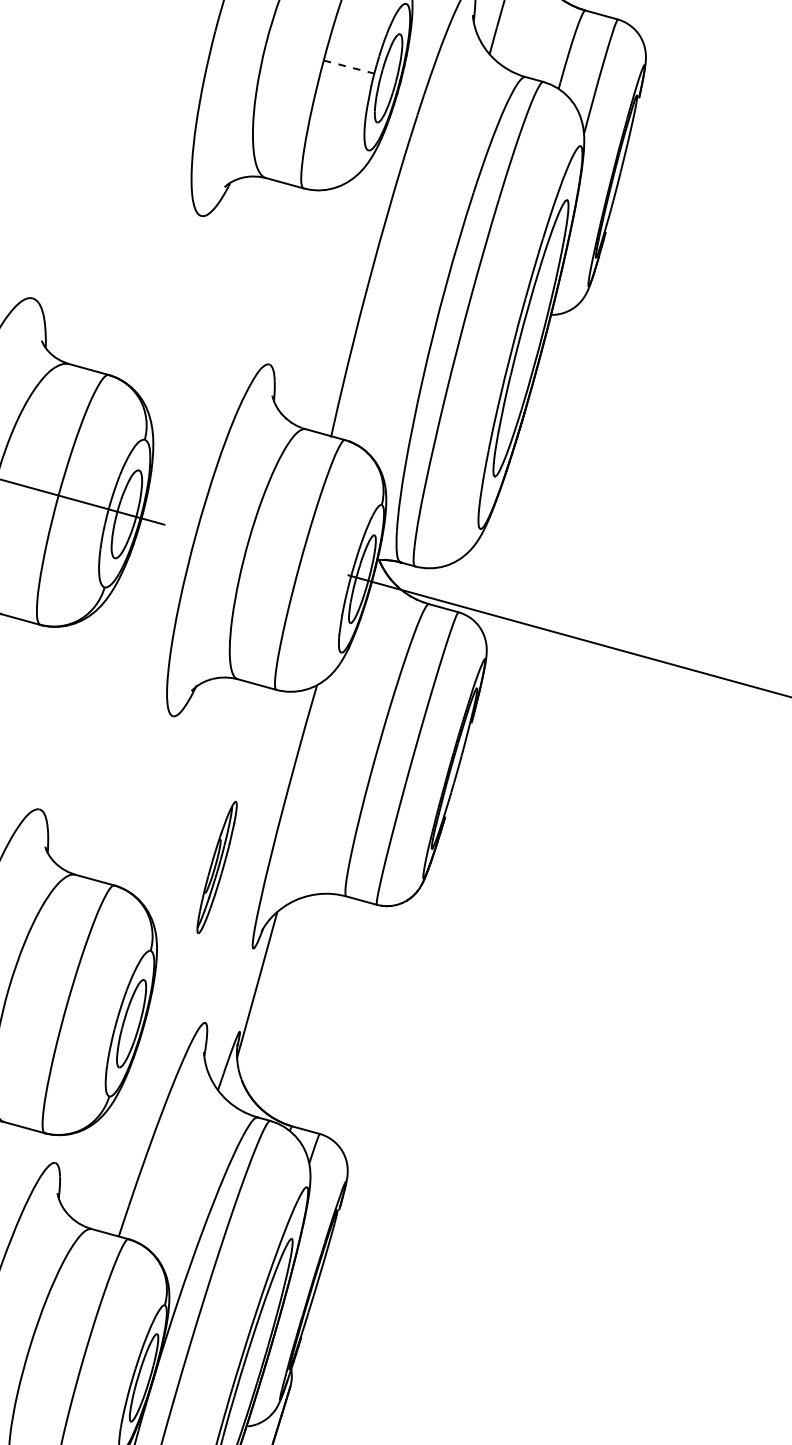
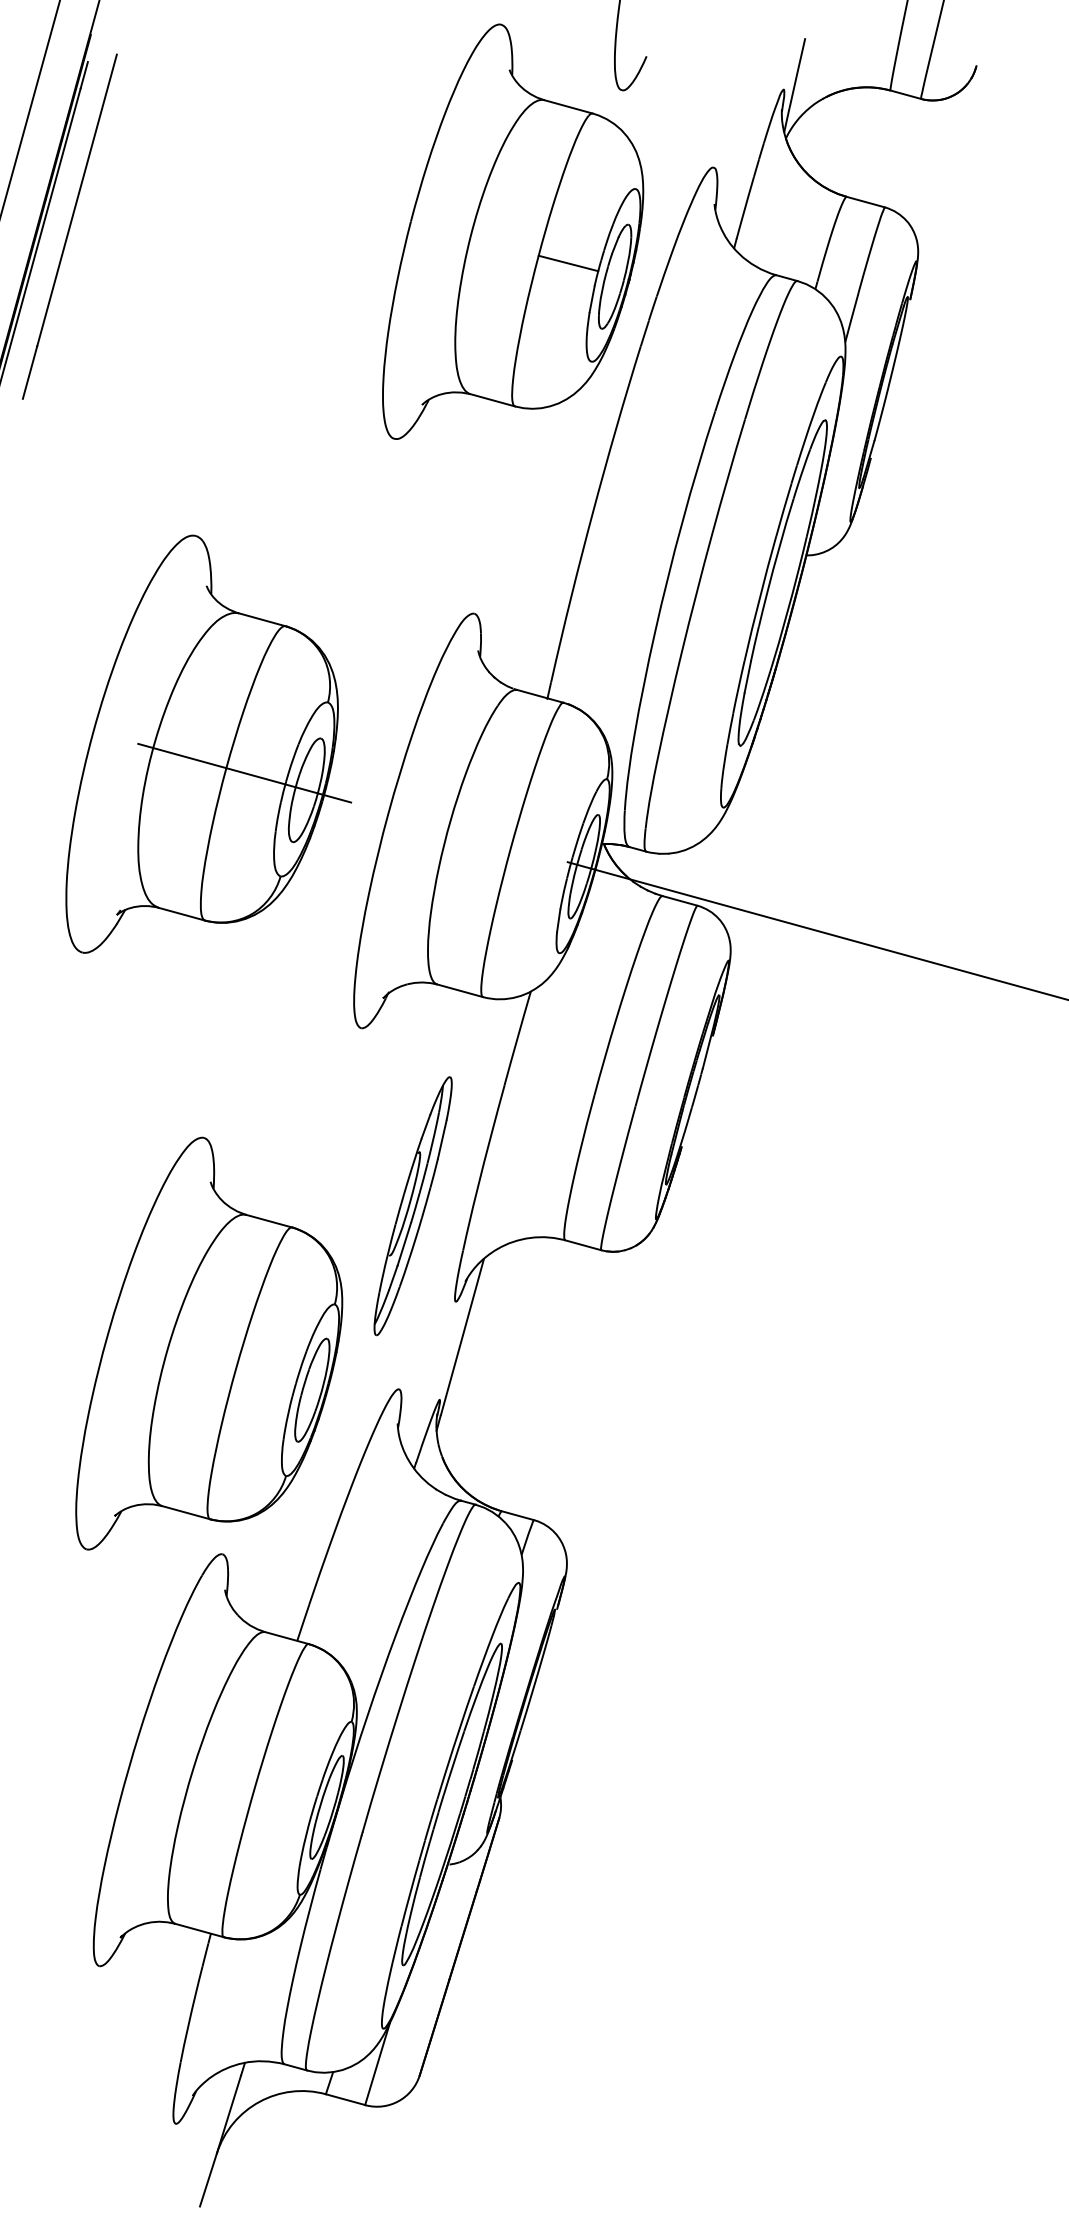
line: (349, 67) -> (568, 263), dashed -> solid
part: (216, 867) -> (412, 1206), size x1.67

